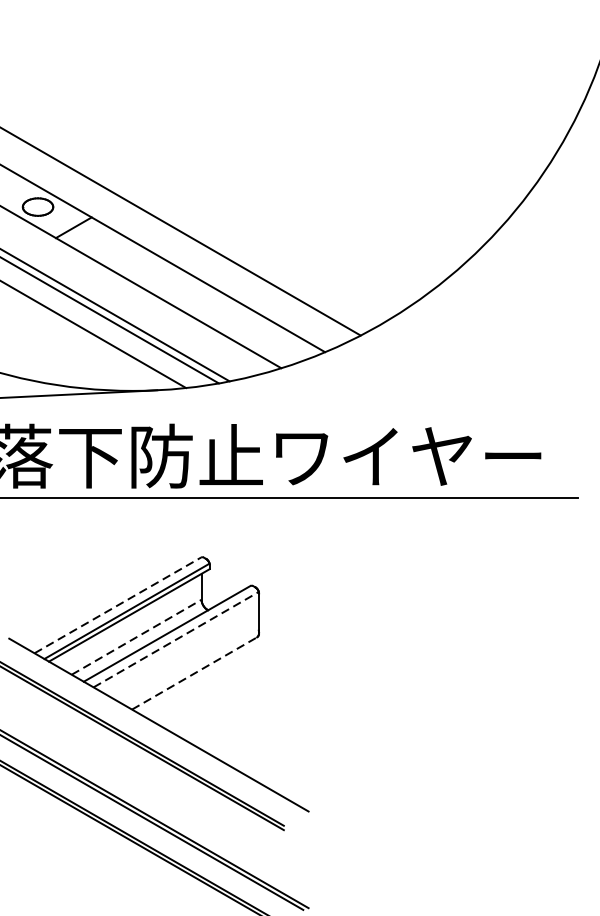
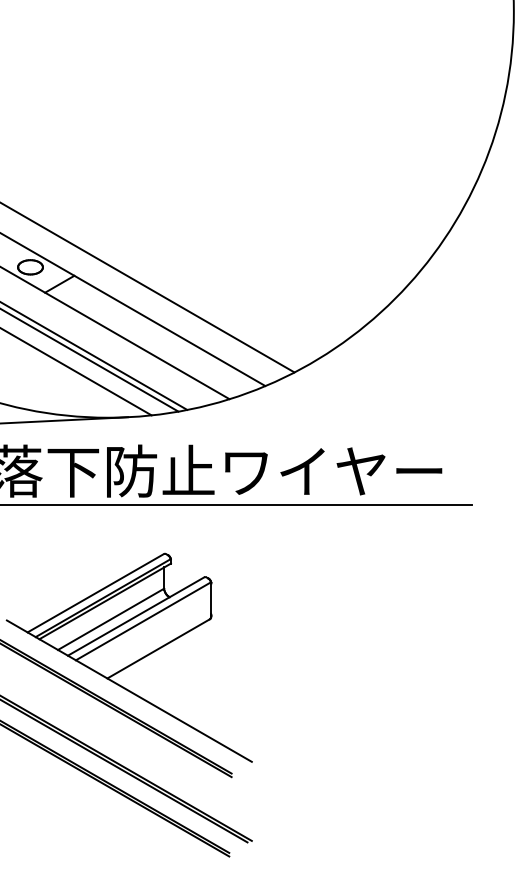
line: (117, 605) -> (95, 593), dashed -> solid
line: (137, 637) -> (111, 619), dashed -> solid
line: (176, 639) -> (143, 621), dashed -> solid
line: (195, 672) -> (159, 648), dashed -> solid

